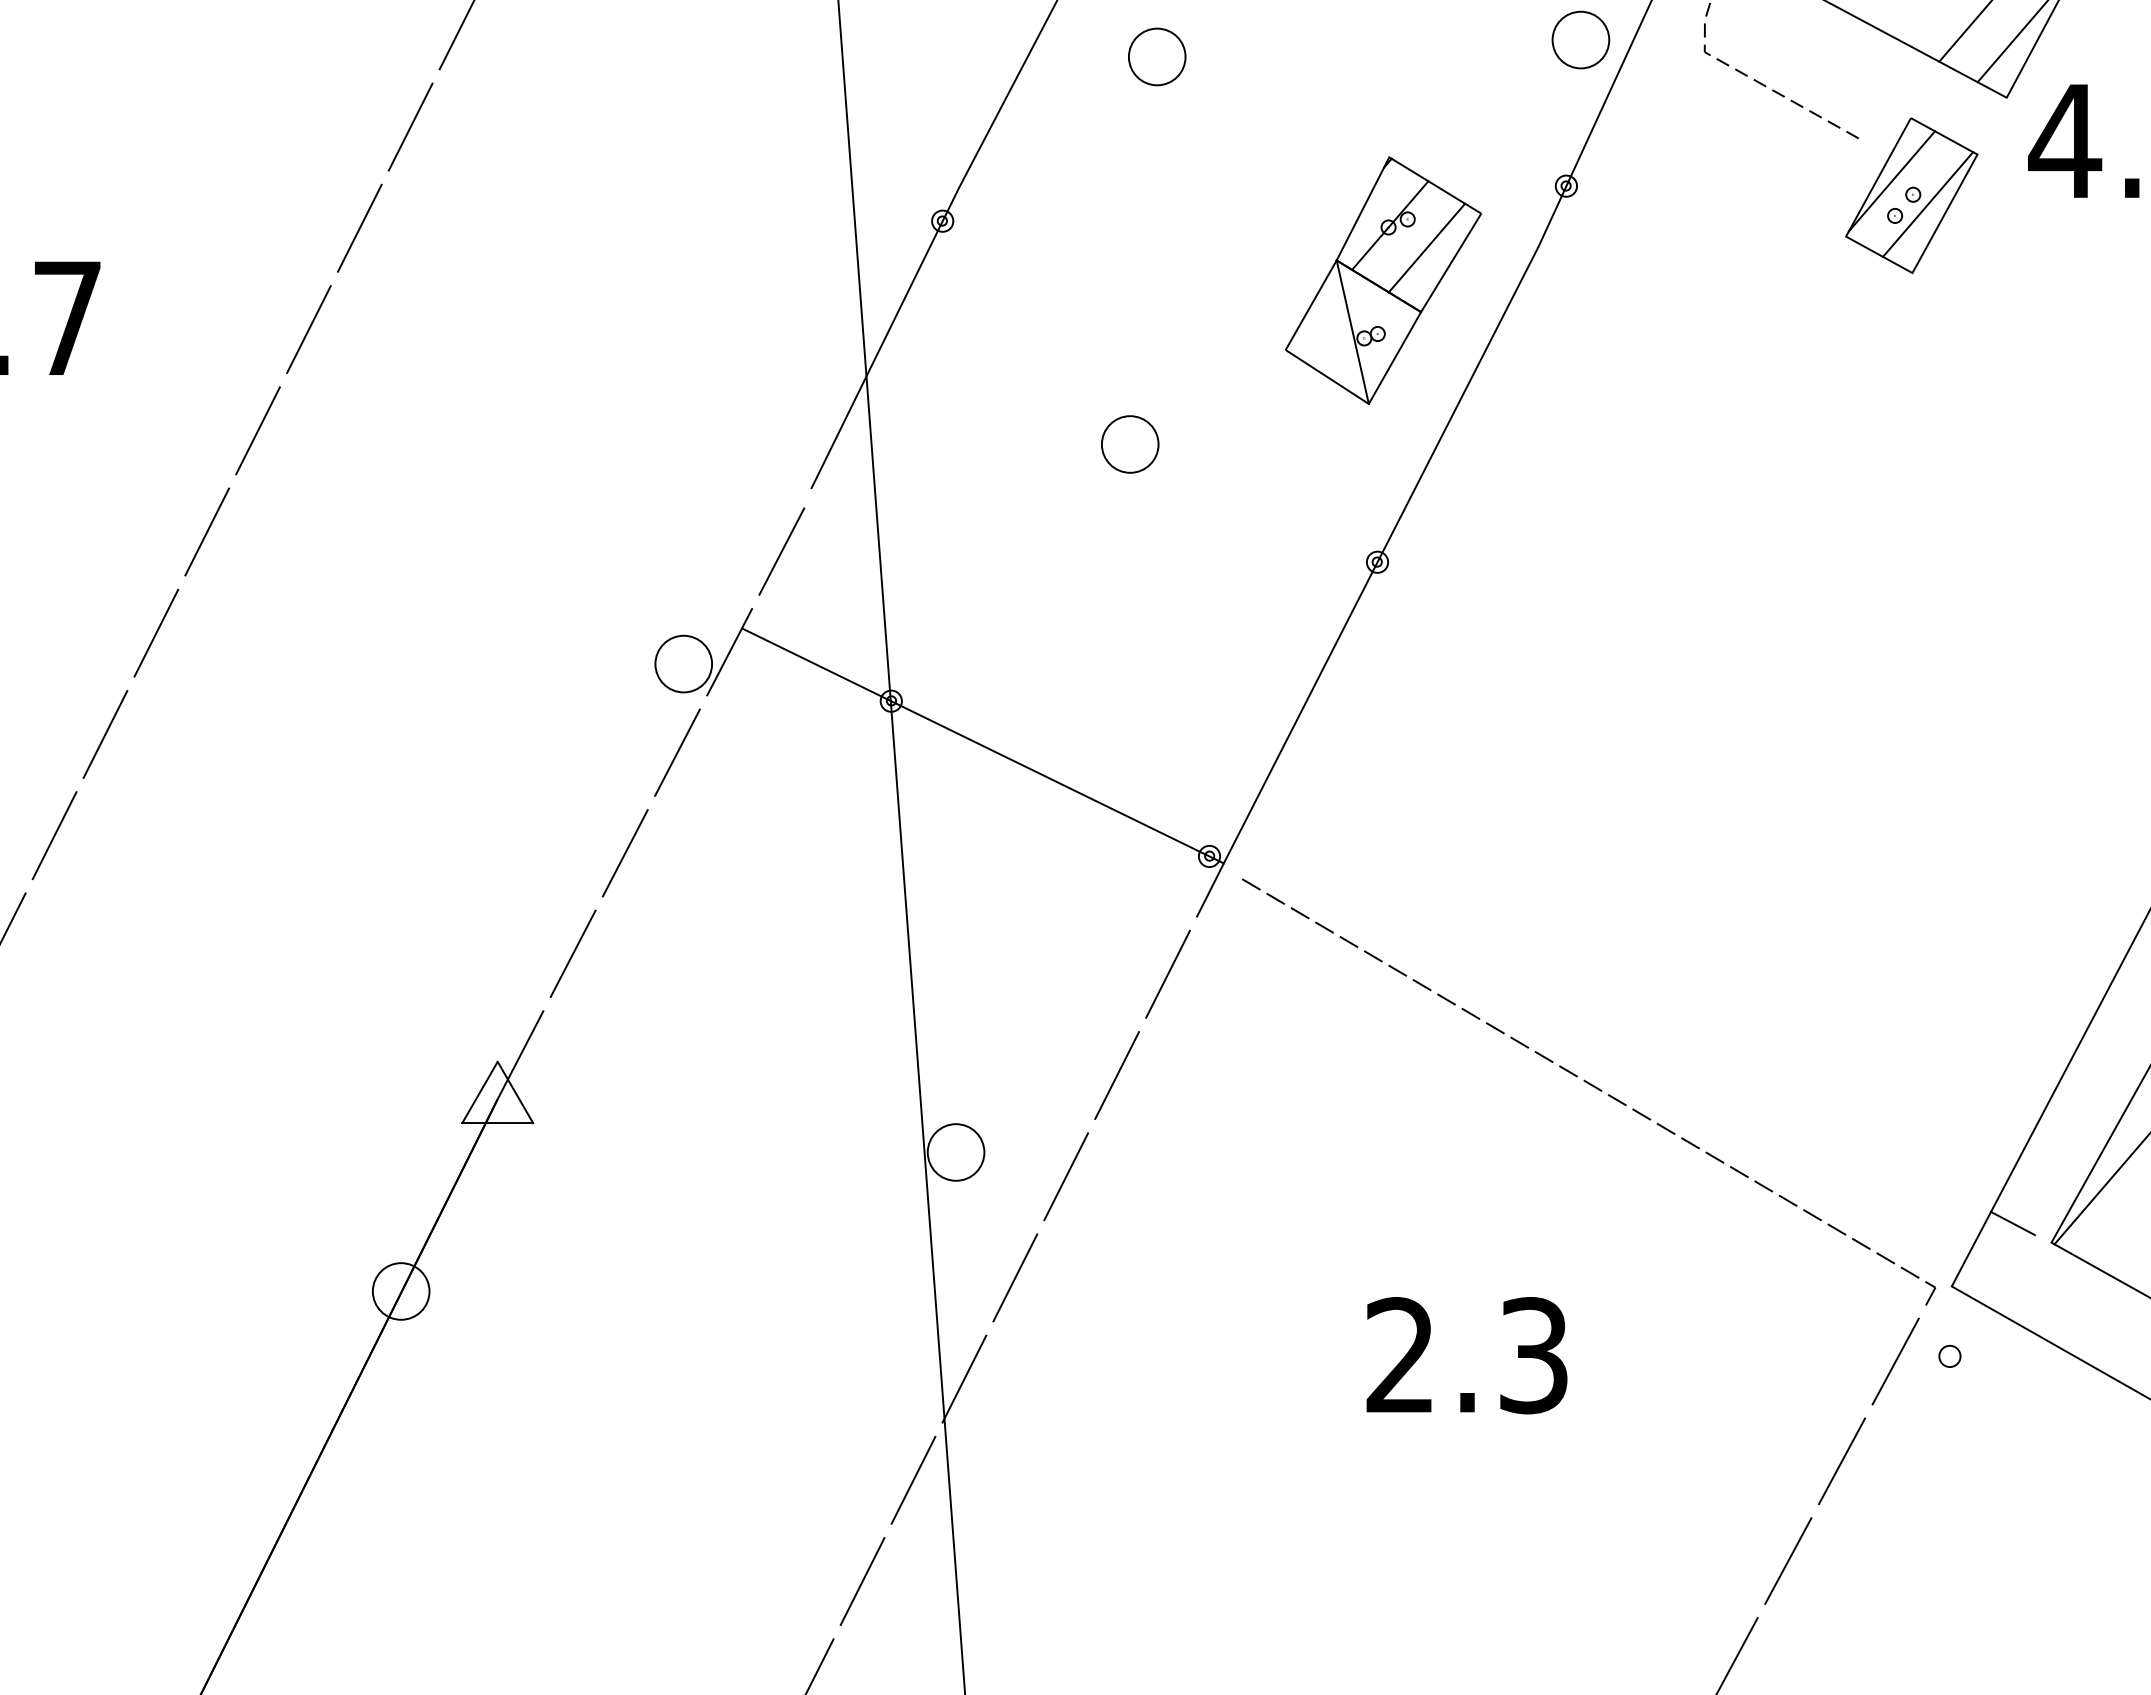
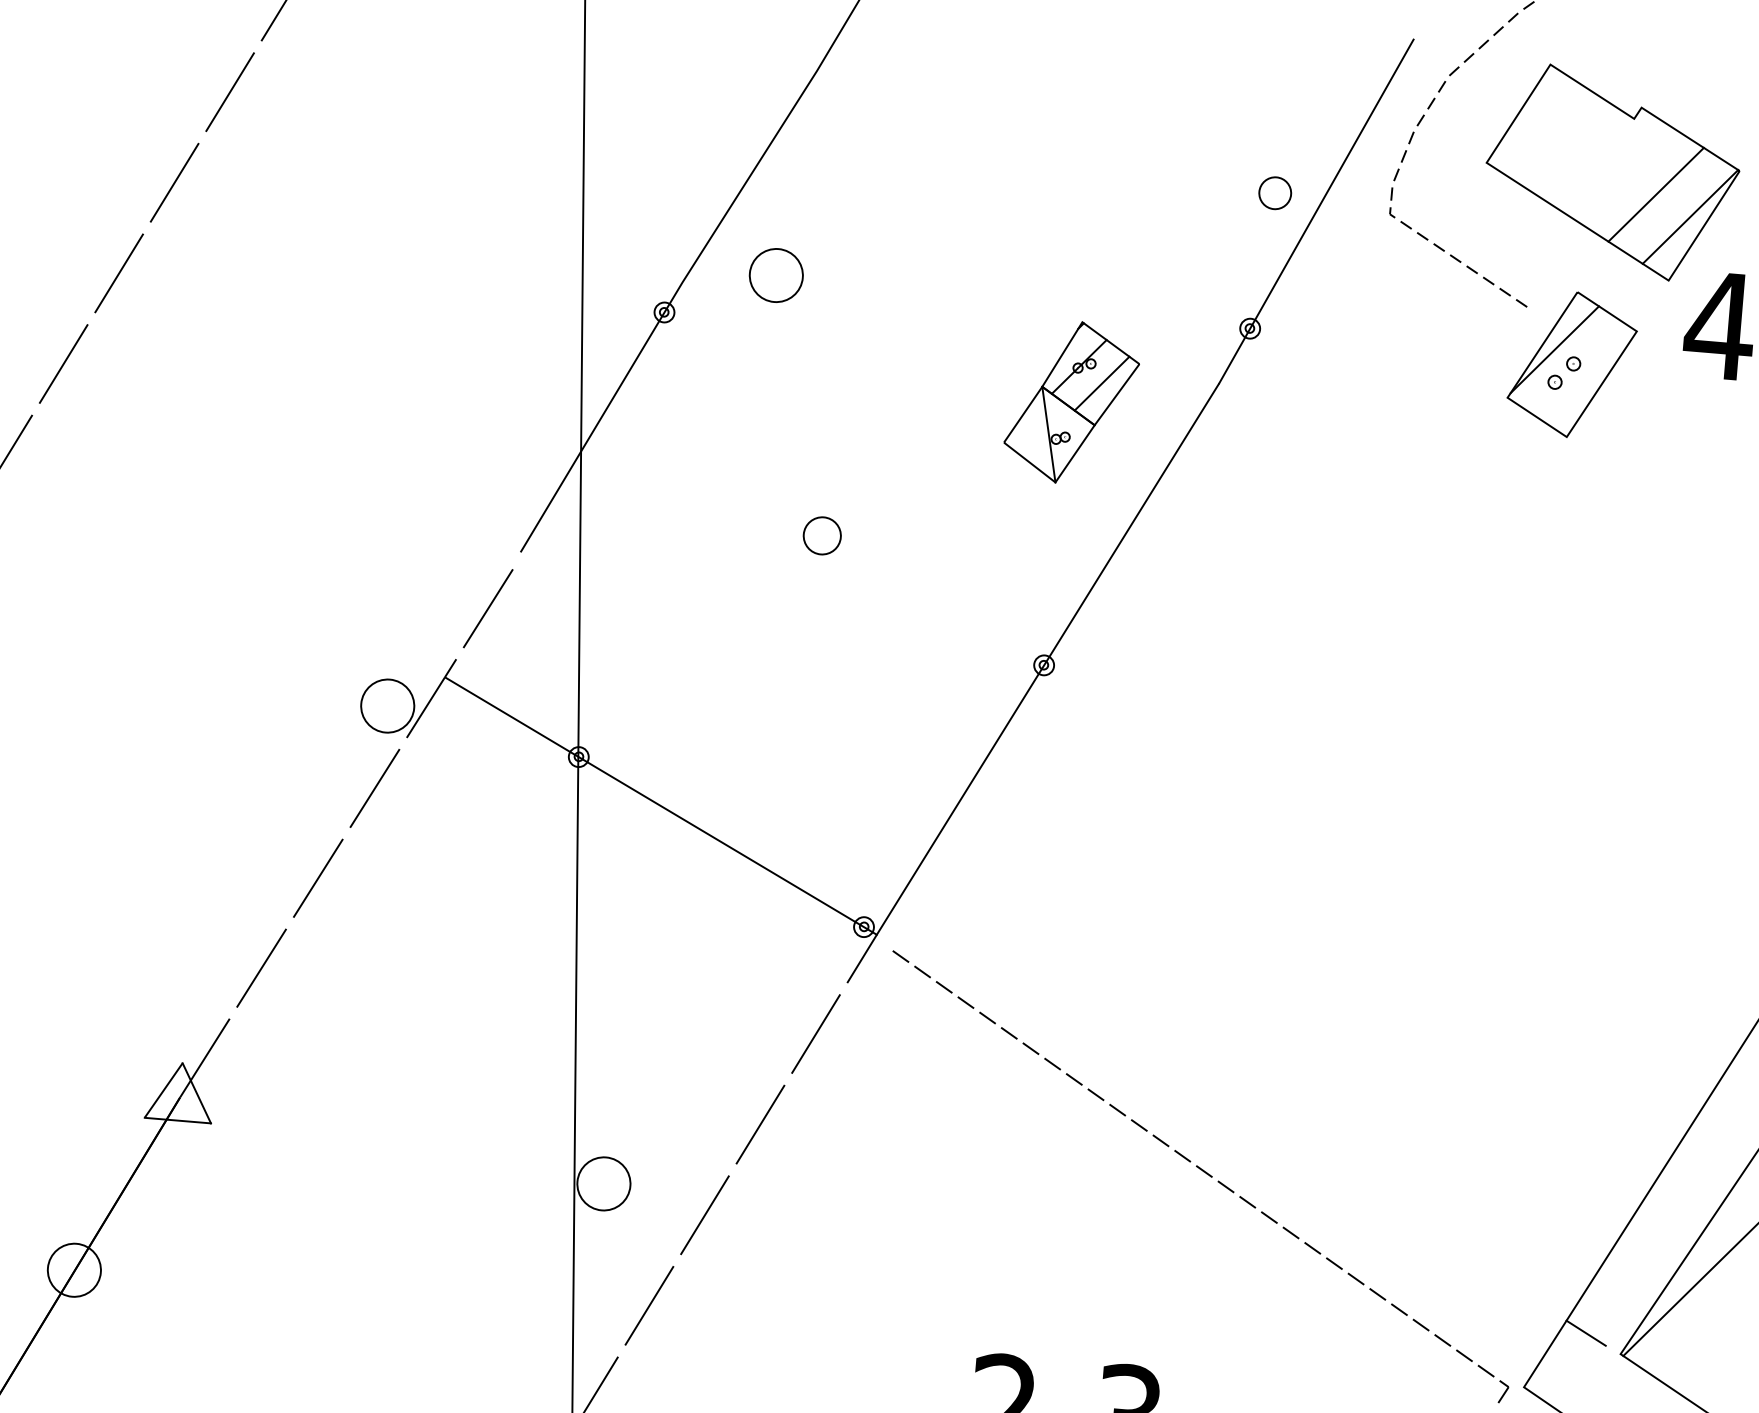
part: (1580, 39) -> (1274, 192), size x0.6
part: (1157, 56) -> (776, 275), moved
line: (1928, 204) -> (1587, 374), removed
part: (1383, 280) -> (1071, 402), size x0.7
part: (1130, 444) -> (822, 535), size x0.7

